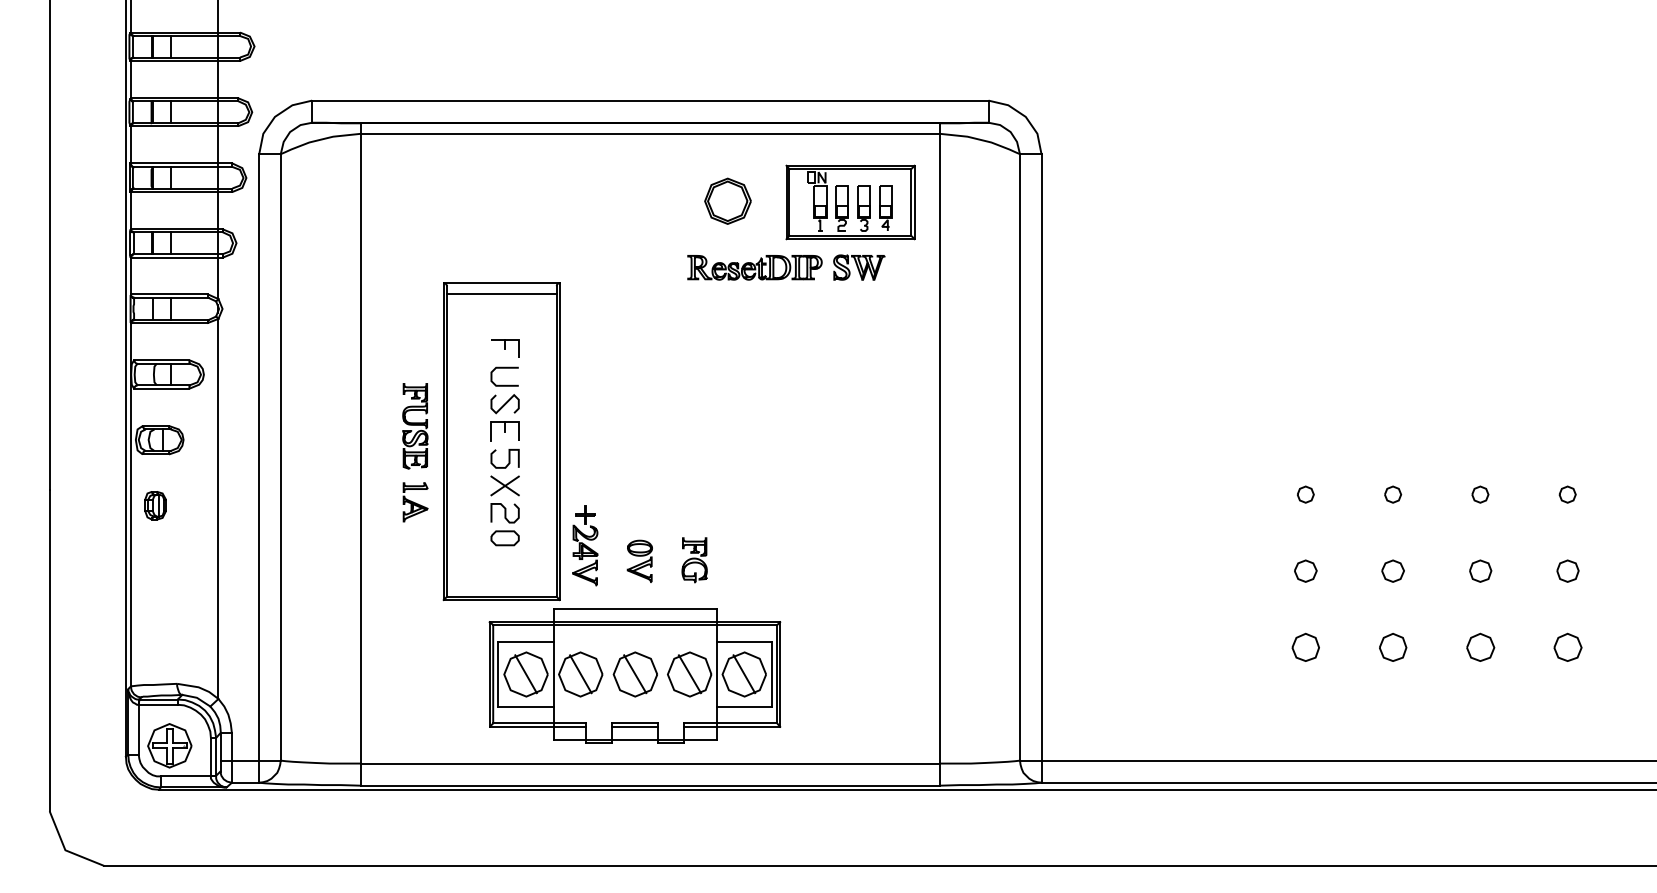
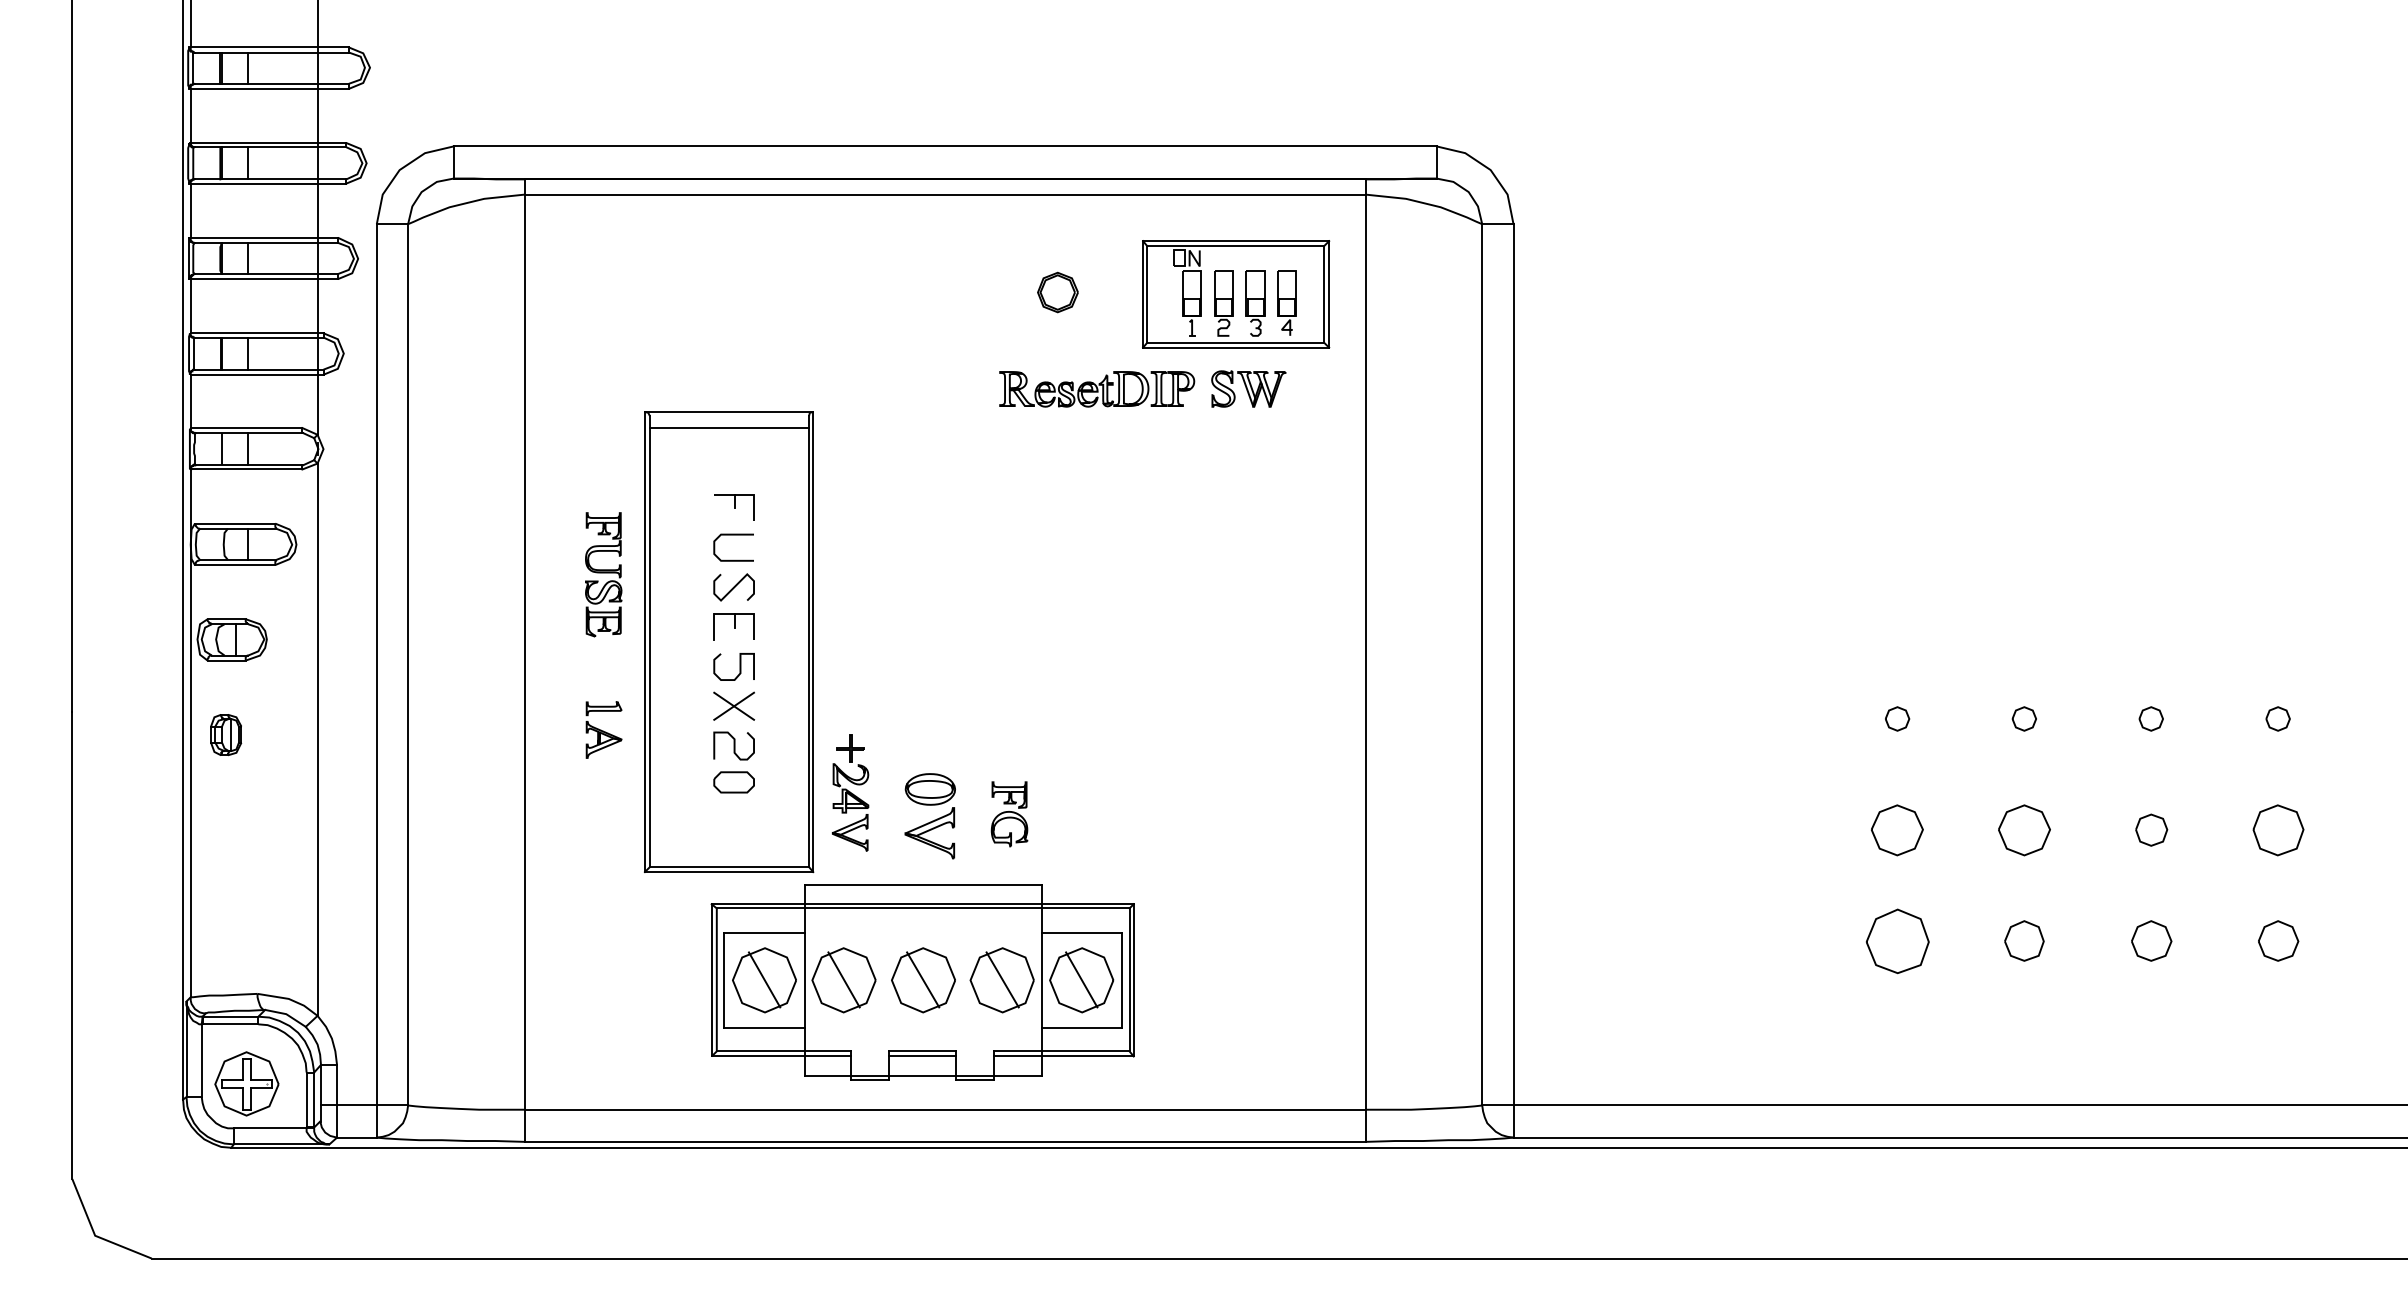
part: (727, 200) -> (1057, 291), size x0.6
part: (415, 426) -> (603, 574), moved
part: (639, 560) -> (929, 814), size x1.4
part: (1305, 570) -> (1897, 829), size x1.6
part: (1392, 570) -> (2023, 829), size x1.6
part: (1567, 570) -> (2277, 829), size x1.6
part: (1305, 646) -> (1897, 939), size x1.6

